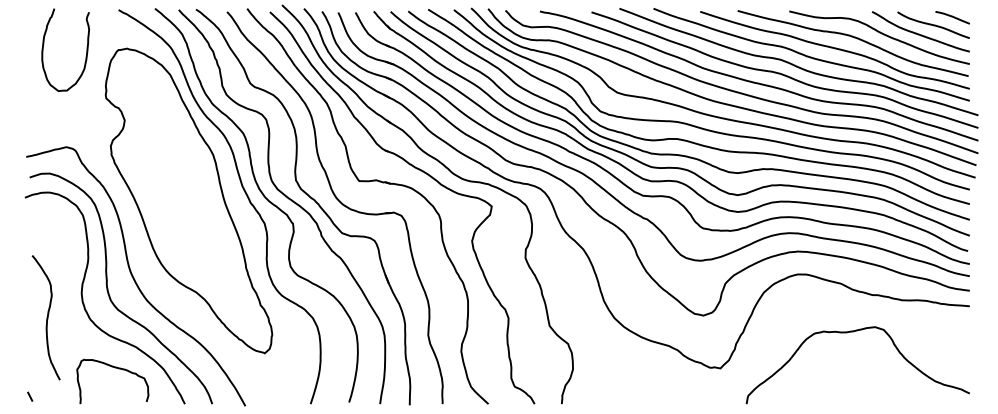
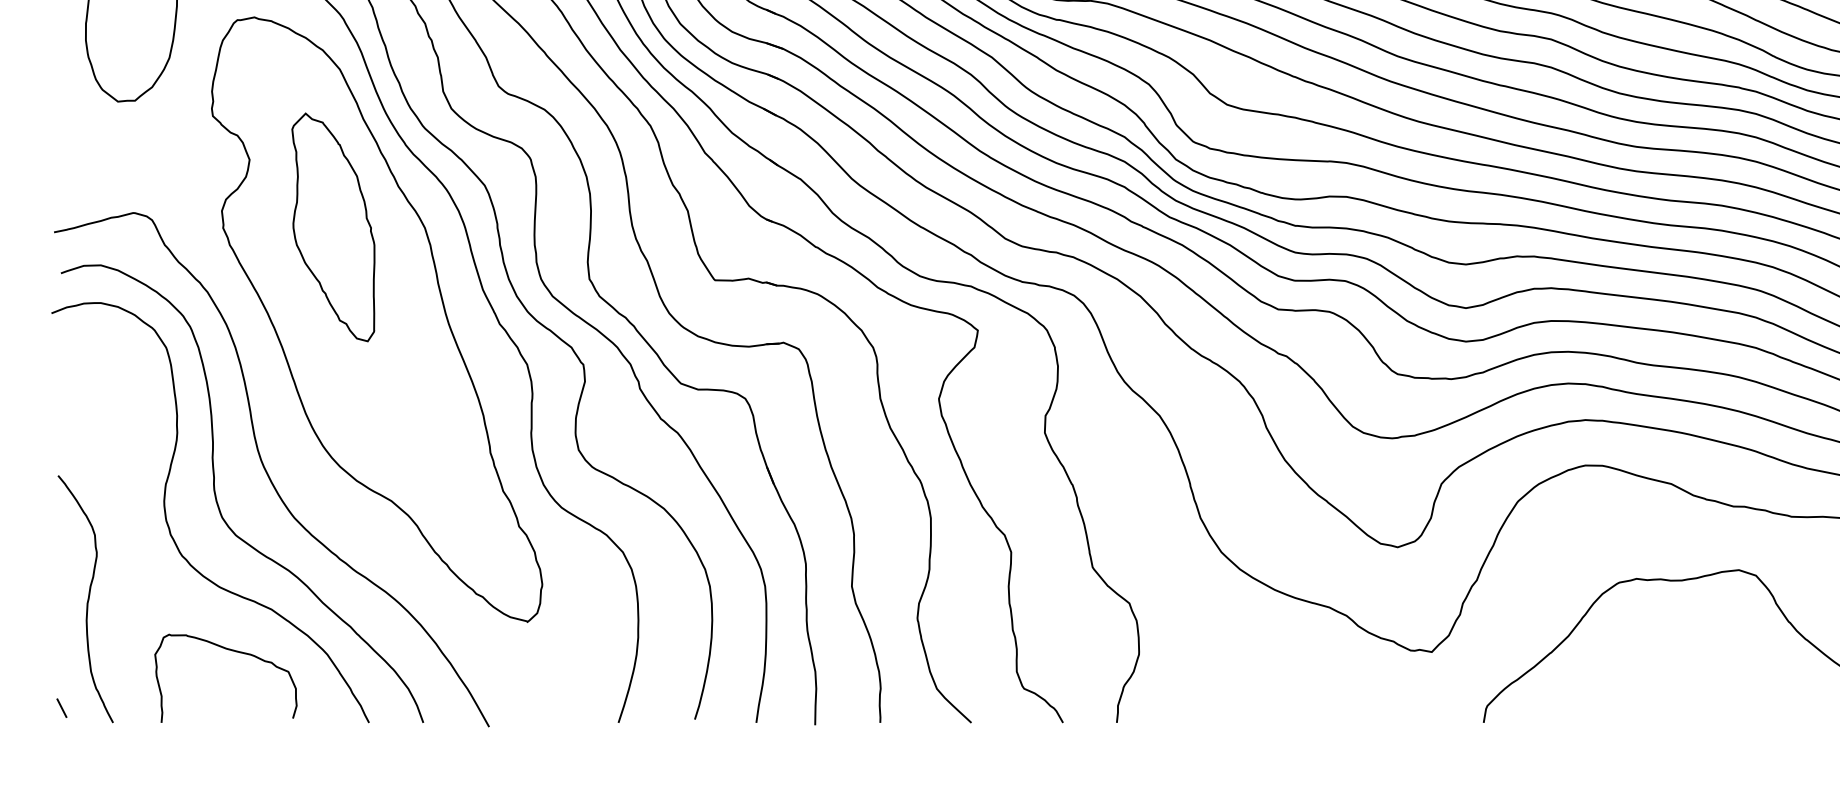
part: (166, 154) -> (332, 227), added
curve: (46, 317) -> (86, 598), moved

